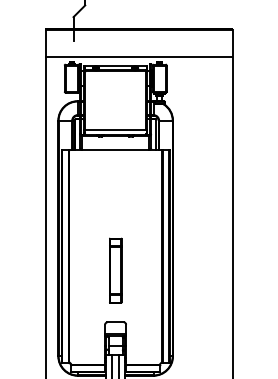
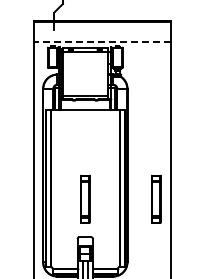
line: (139, 56) -> (102, 41), solid -> dashed
part: (212, 269) -> (156, 198), added

